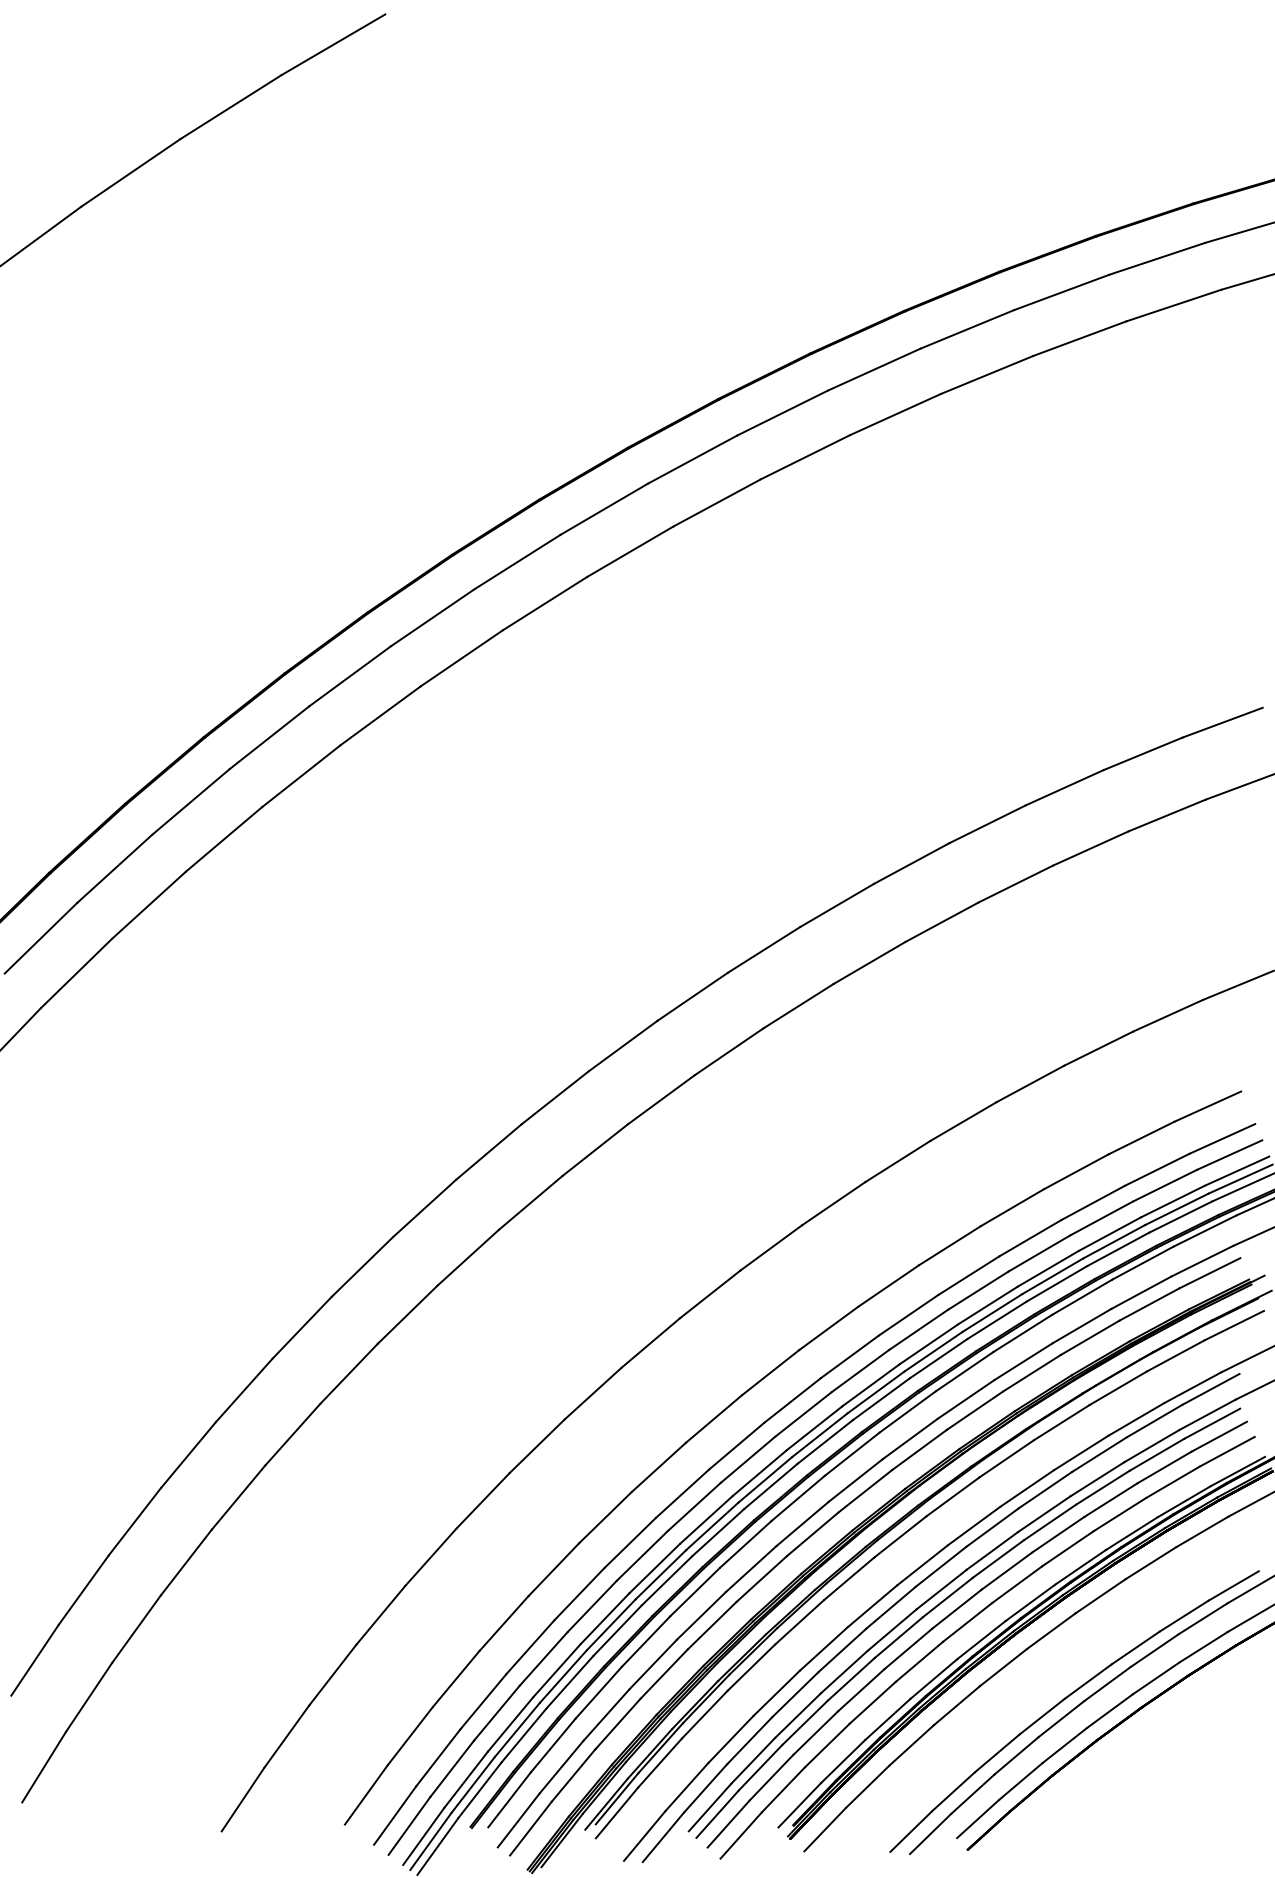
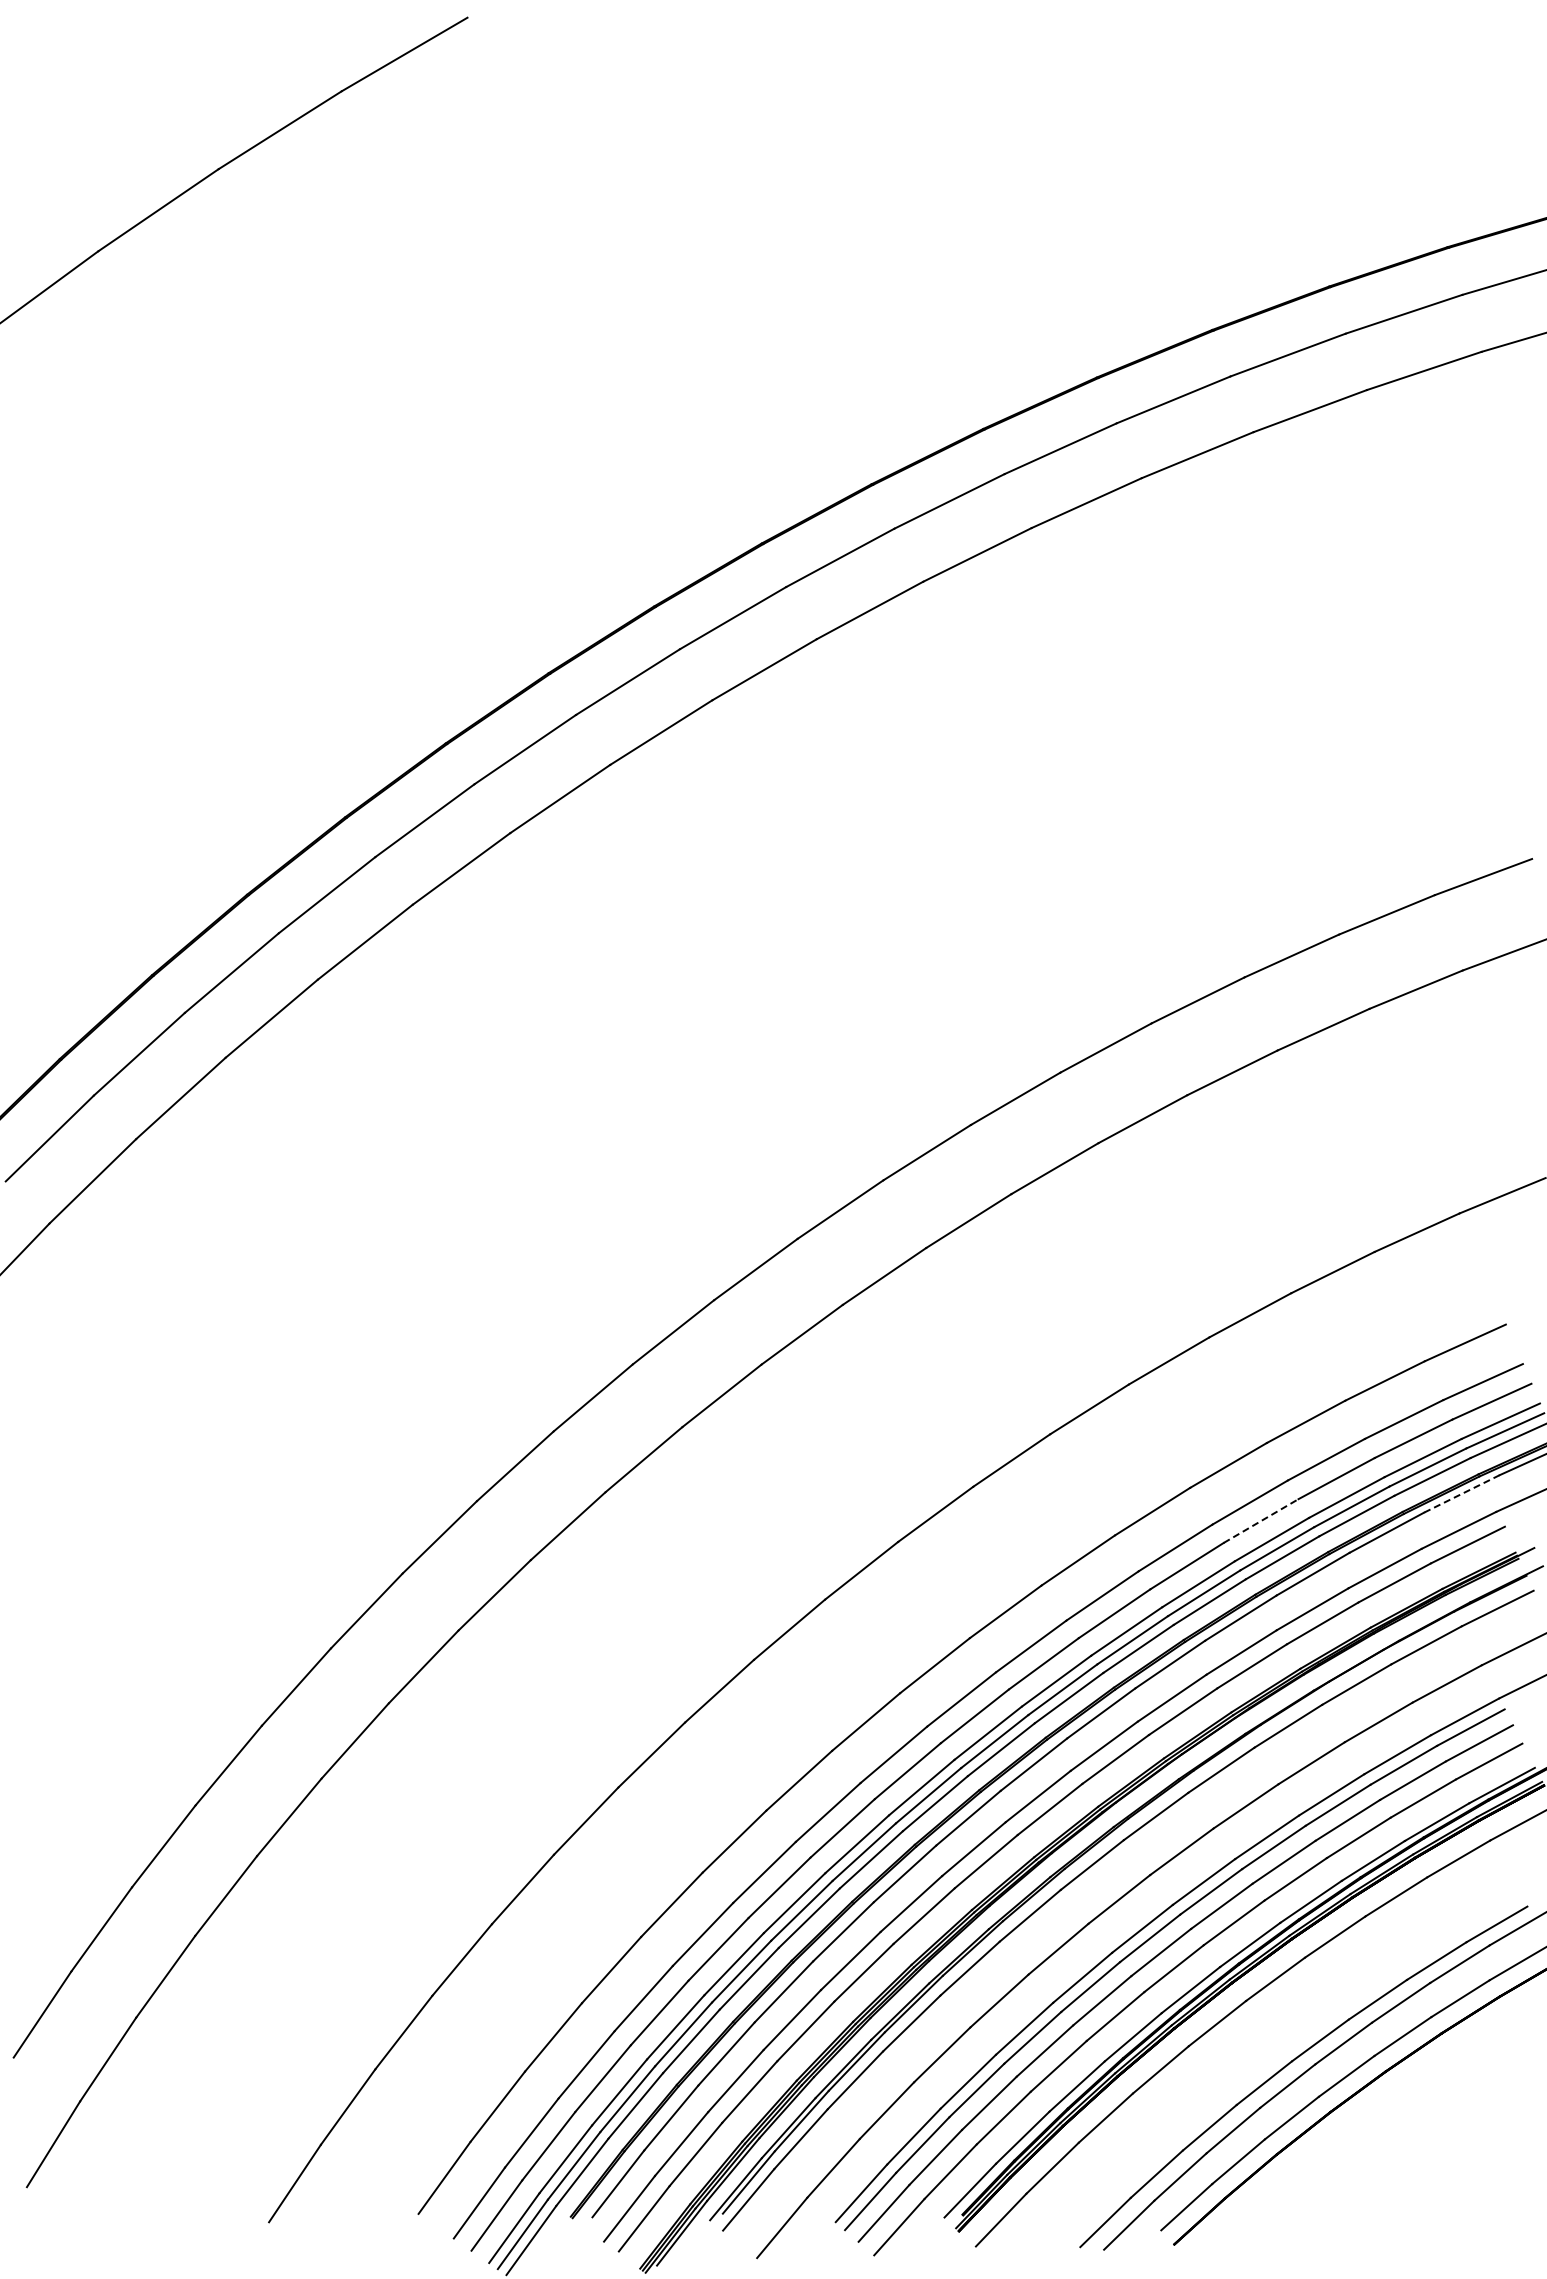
line: (1204, 1231) -> (1461, 1494), solid -> dashed
line: (1039, 1253) -> (1261, 1520), solid -> dashed
part: (914, 1589) -> (1109, 1928), removed

